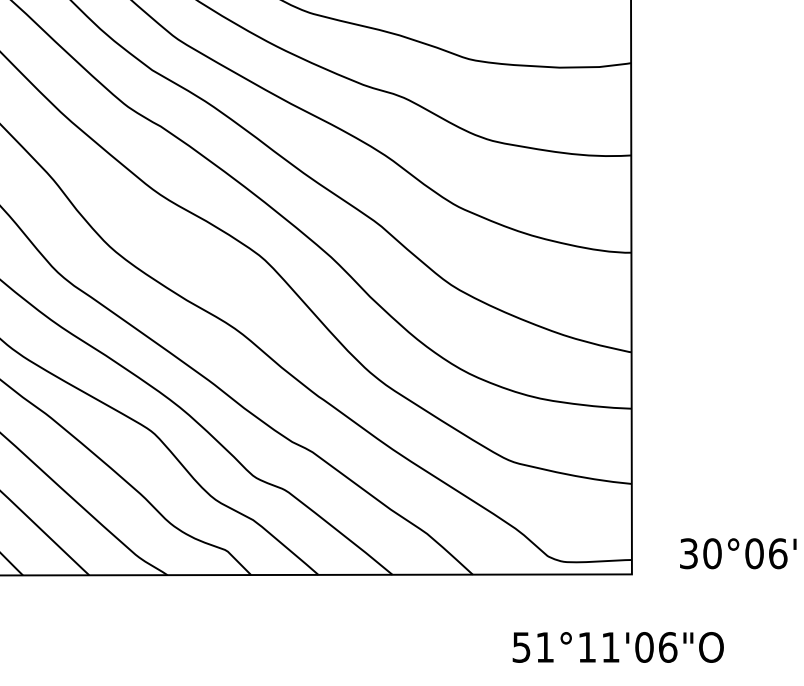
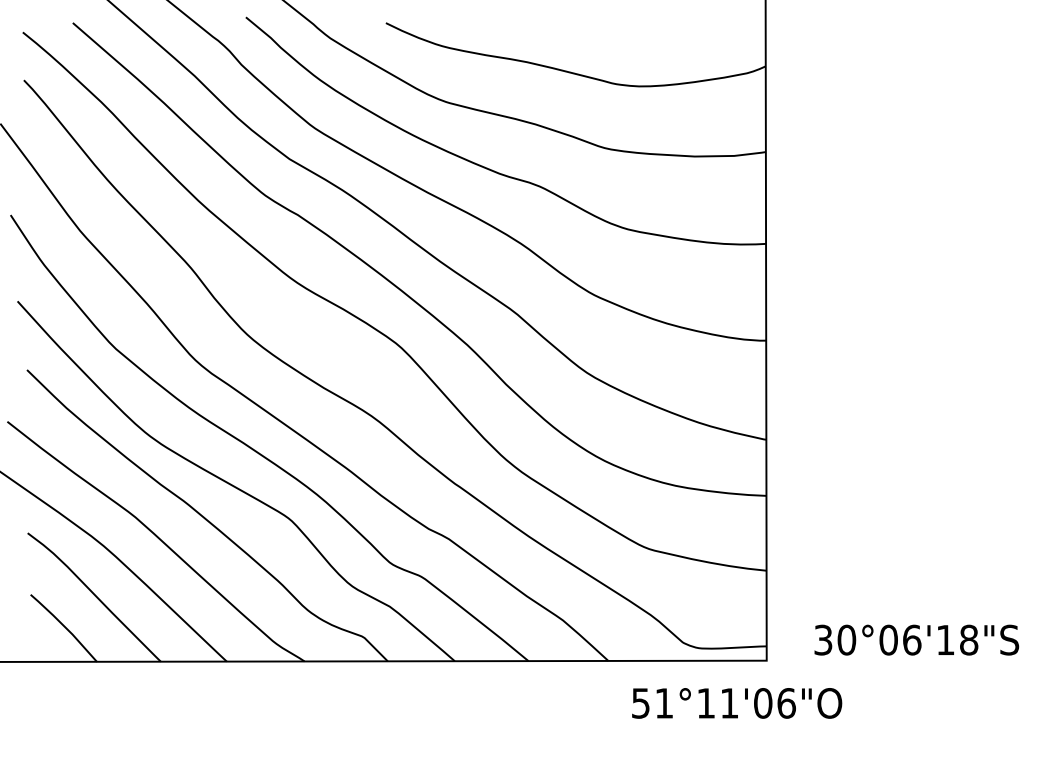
text: (618, 647) -> (737, 703), moved

